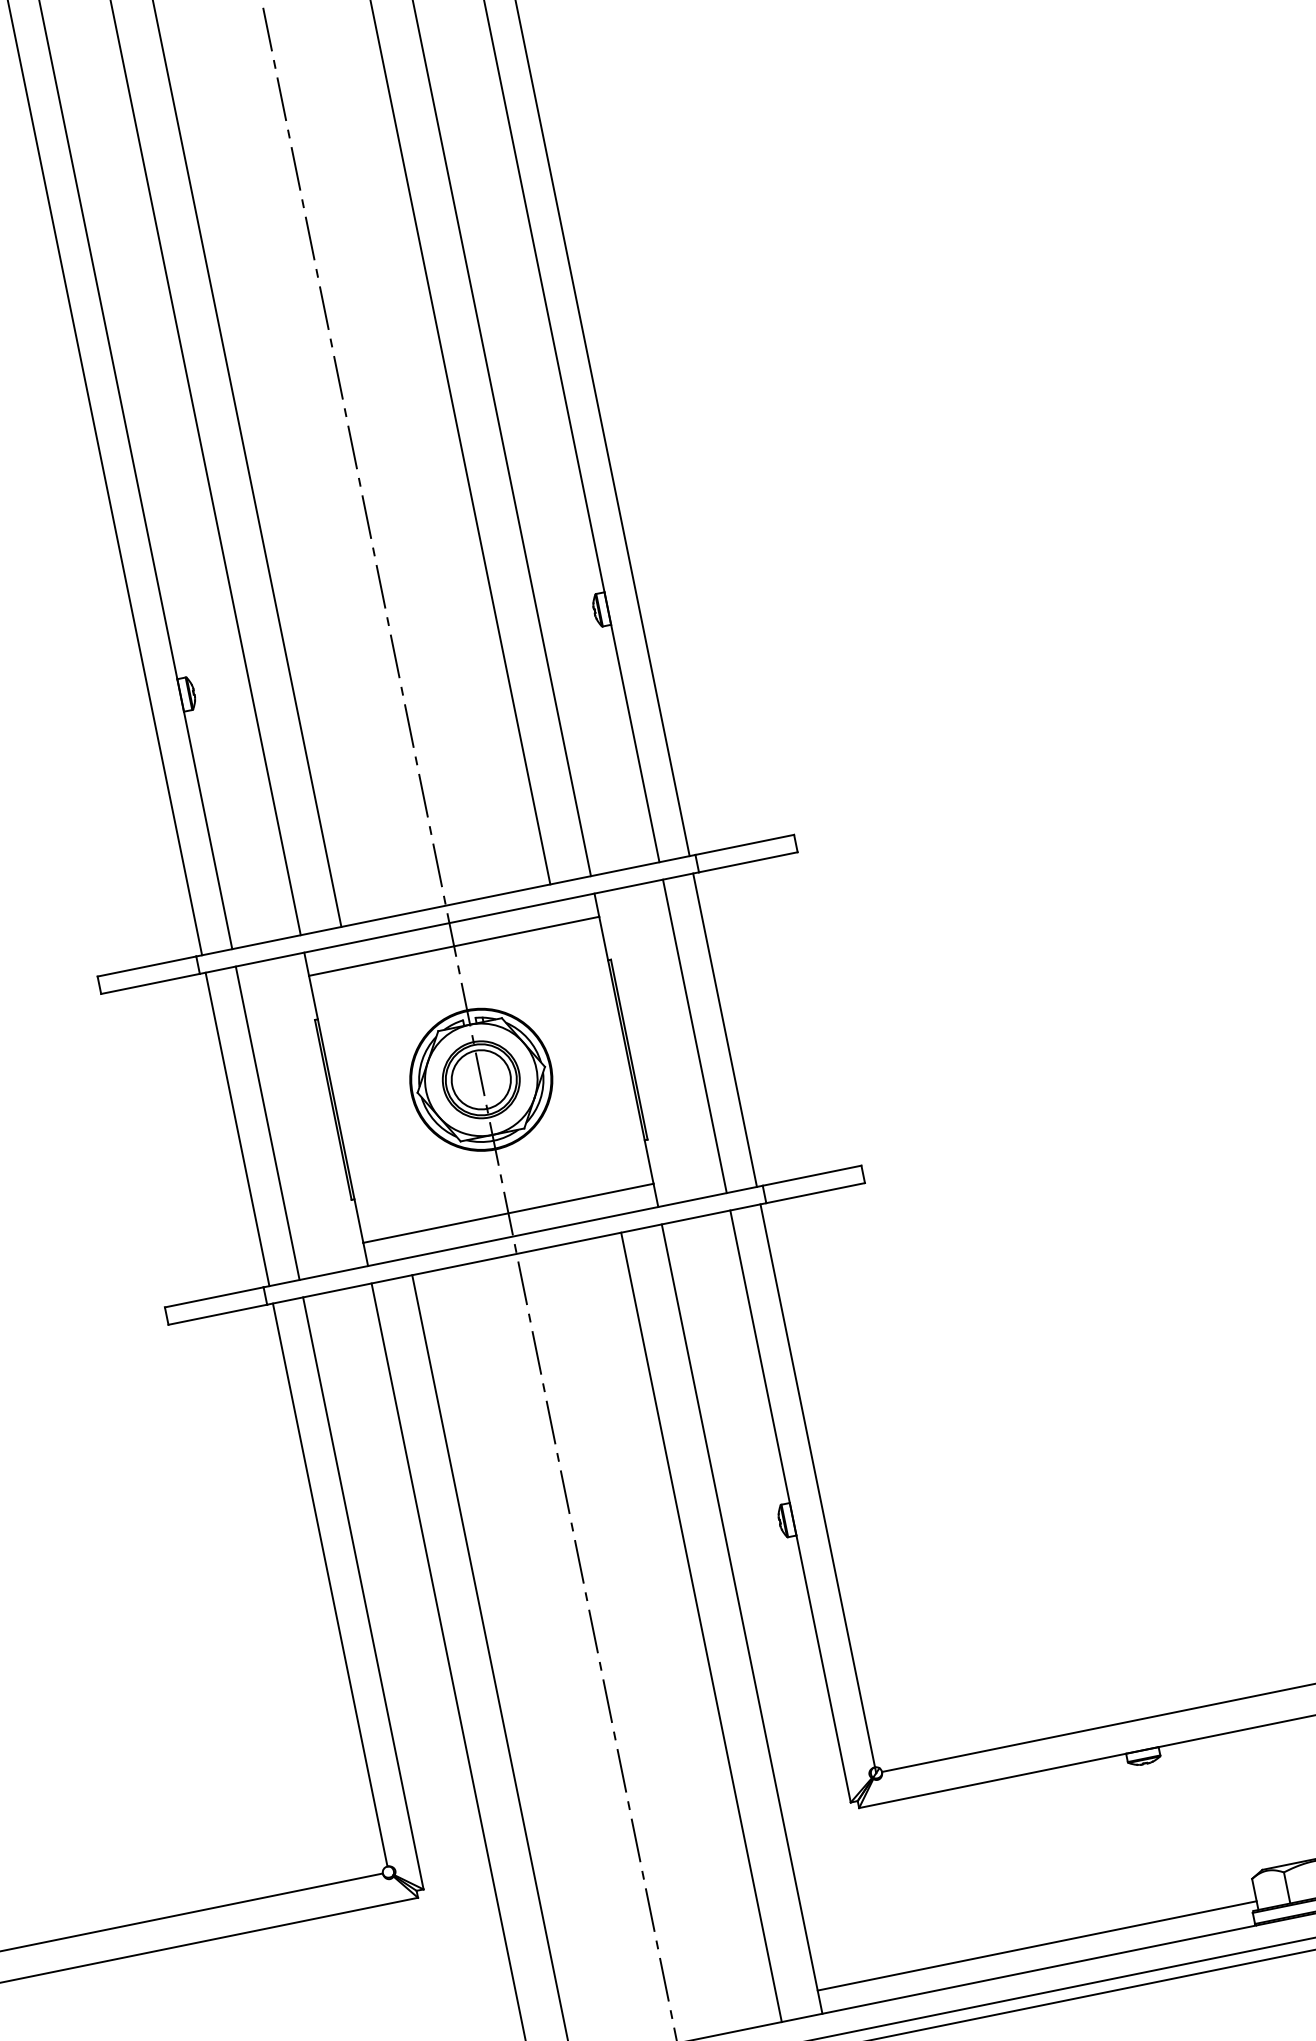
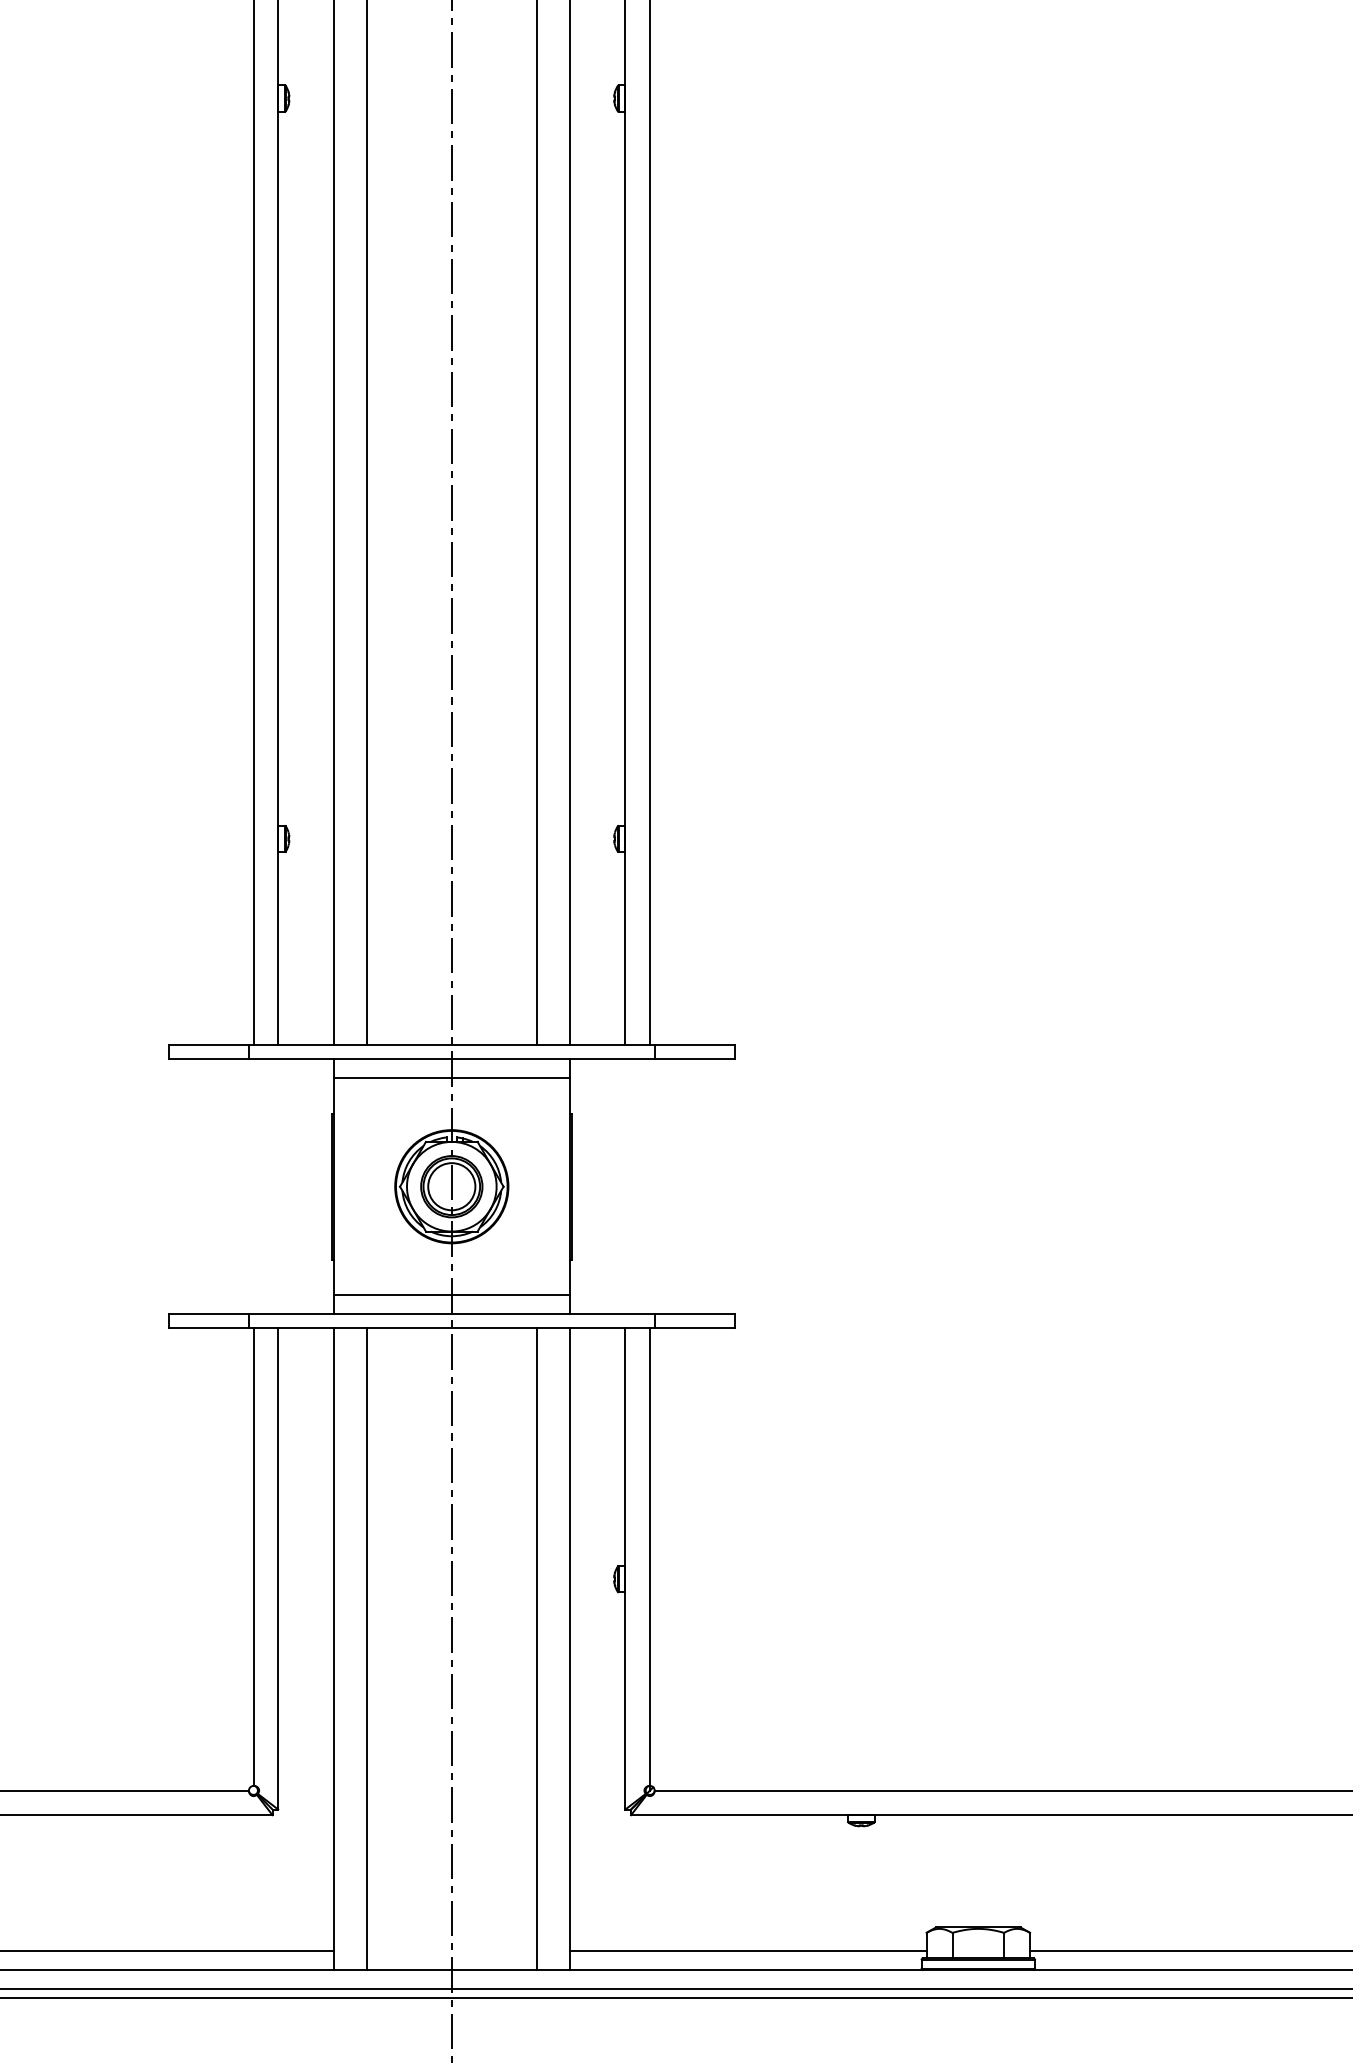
line: (724, 1030) -> (649, 1186), removed
line: (694, 1036) -> (625, 1186), removed
line: (268, 1122) -> (278, 1186), removed
line: (237, 1129) -> (253, 1186), removed

